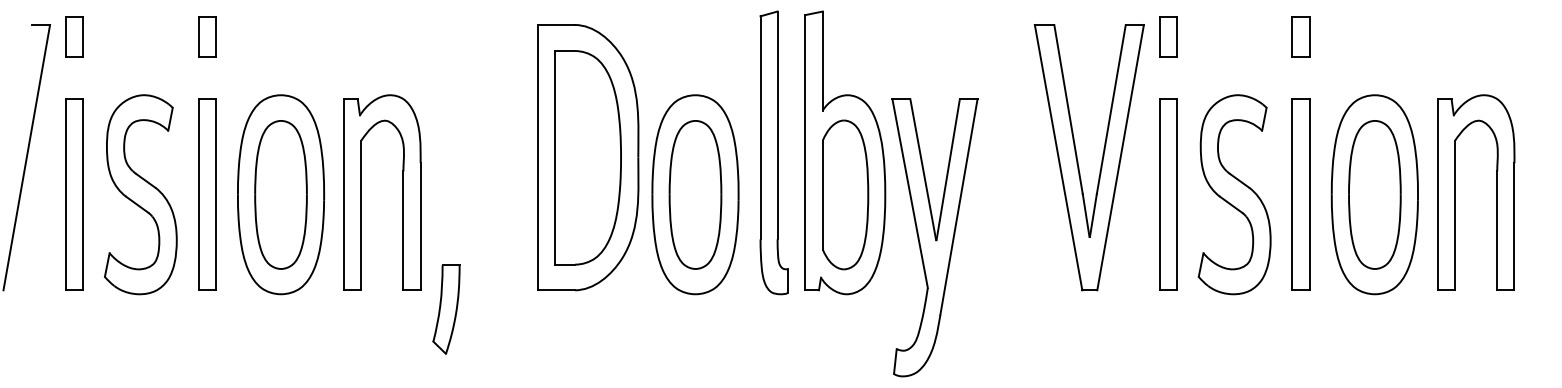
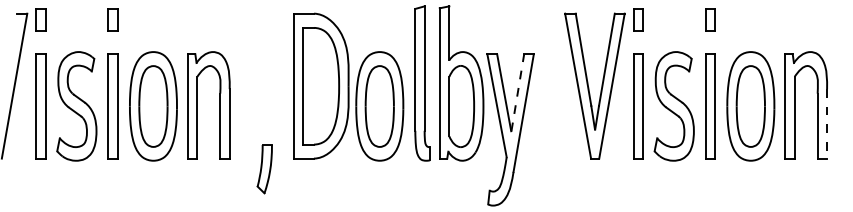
line: (947, 169) -> (517, 92), solid -> dashed
line: (1515, 226) -> (827, 123), solid -> dashed
part: (445, 310) -> (264, 169), moved

